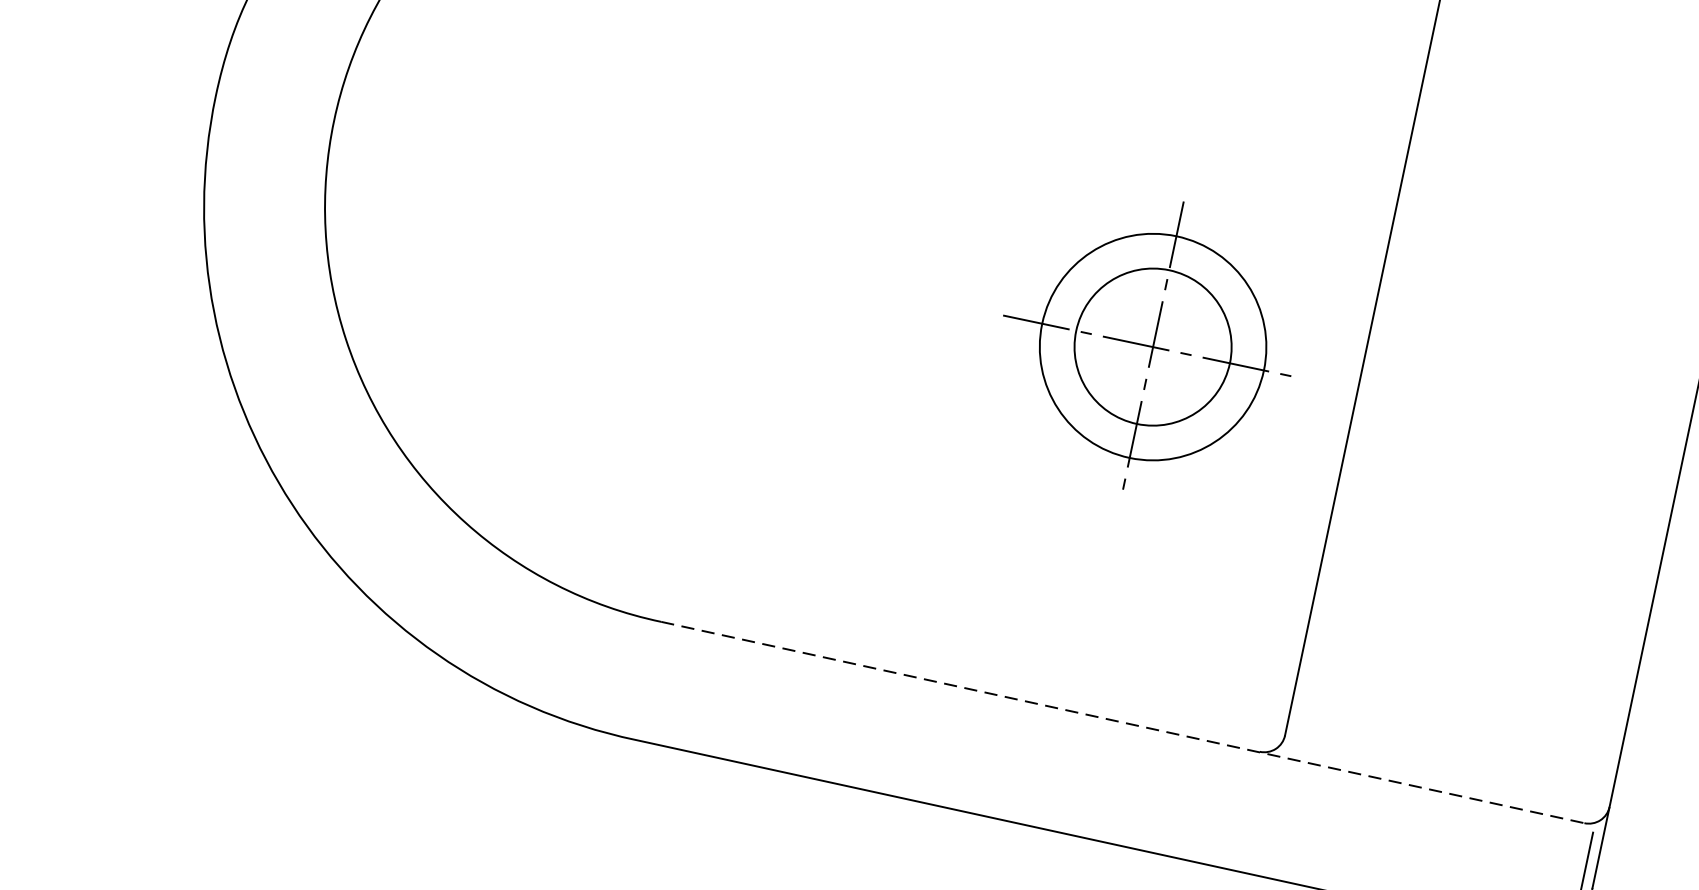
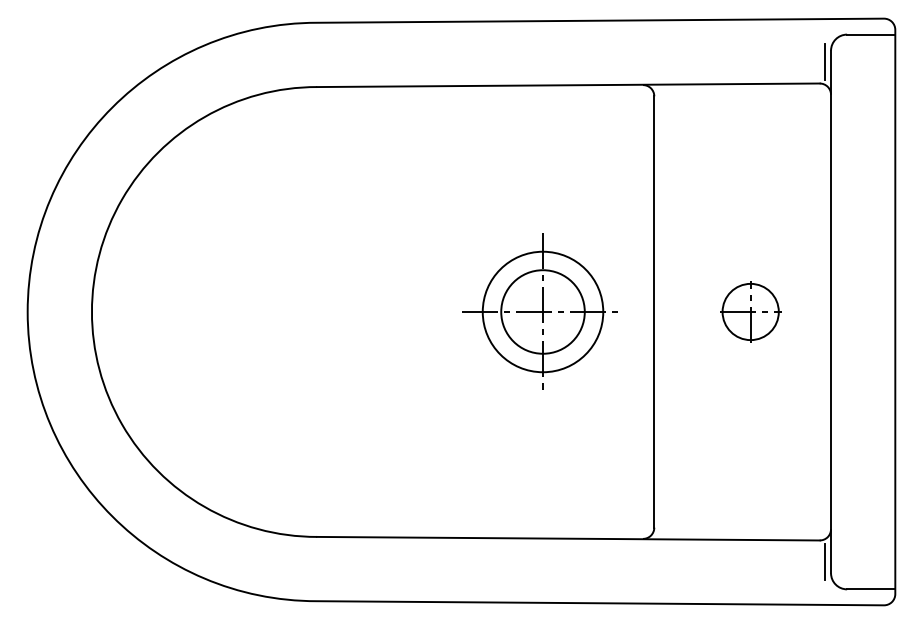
part: (1146, 344) -> (539, 311), moved
part: (1545, 375) -> (750, 311), added
line: (1123, 722) -> (568, 538), dashed -> solid

